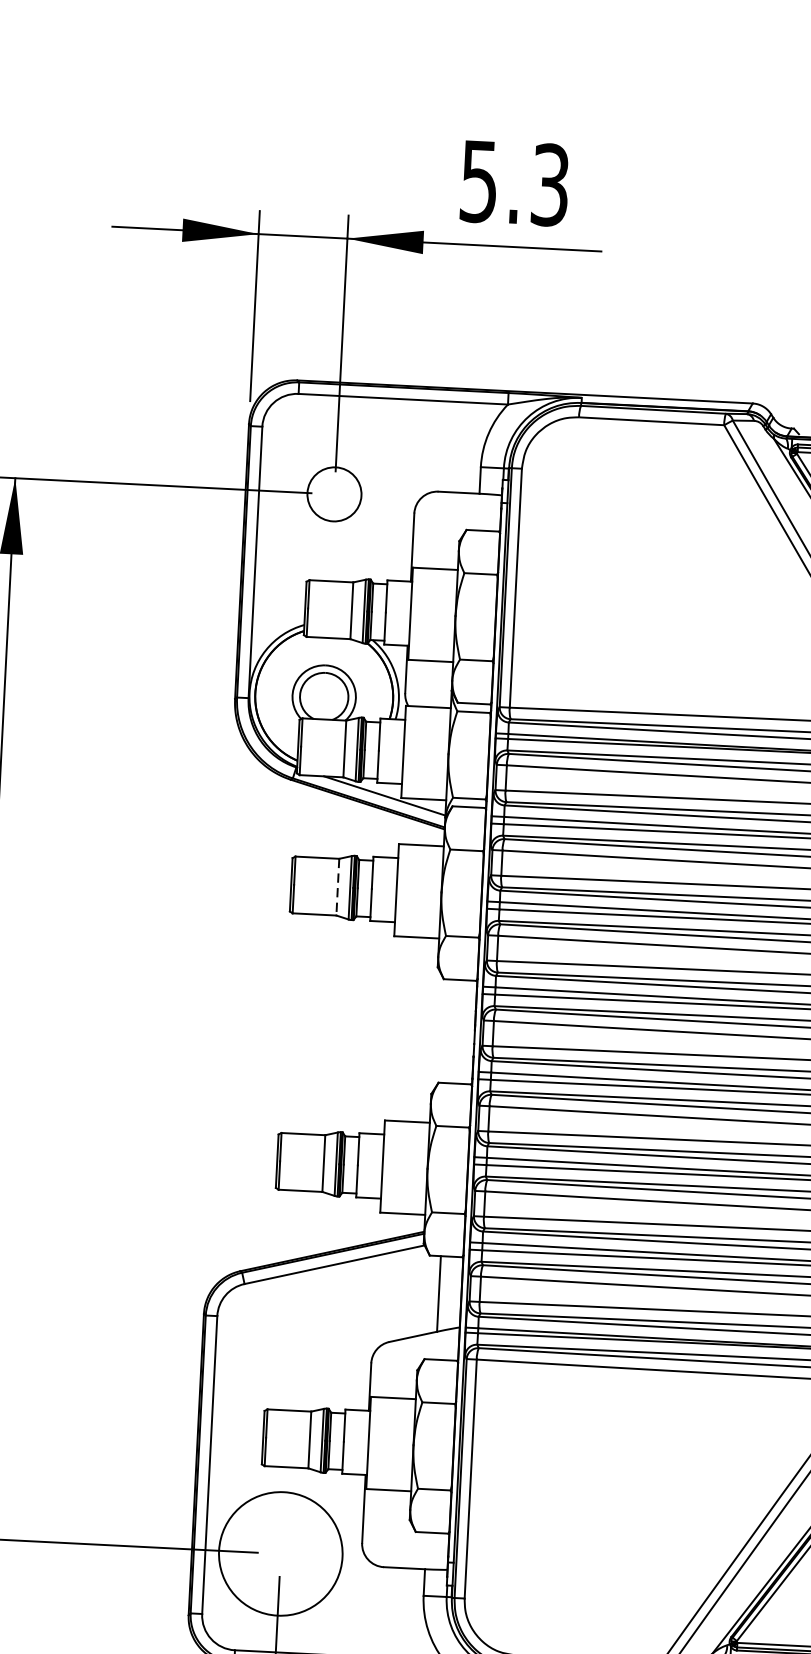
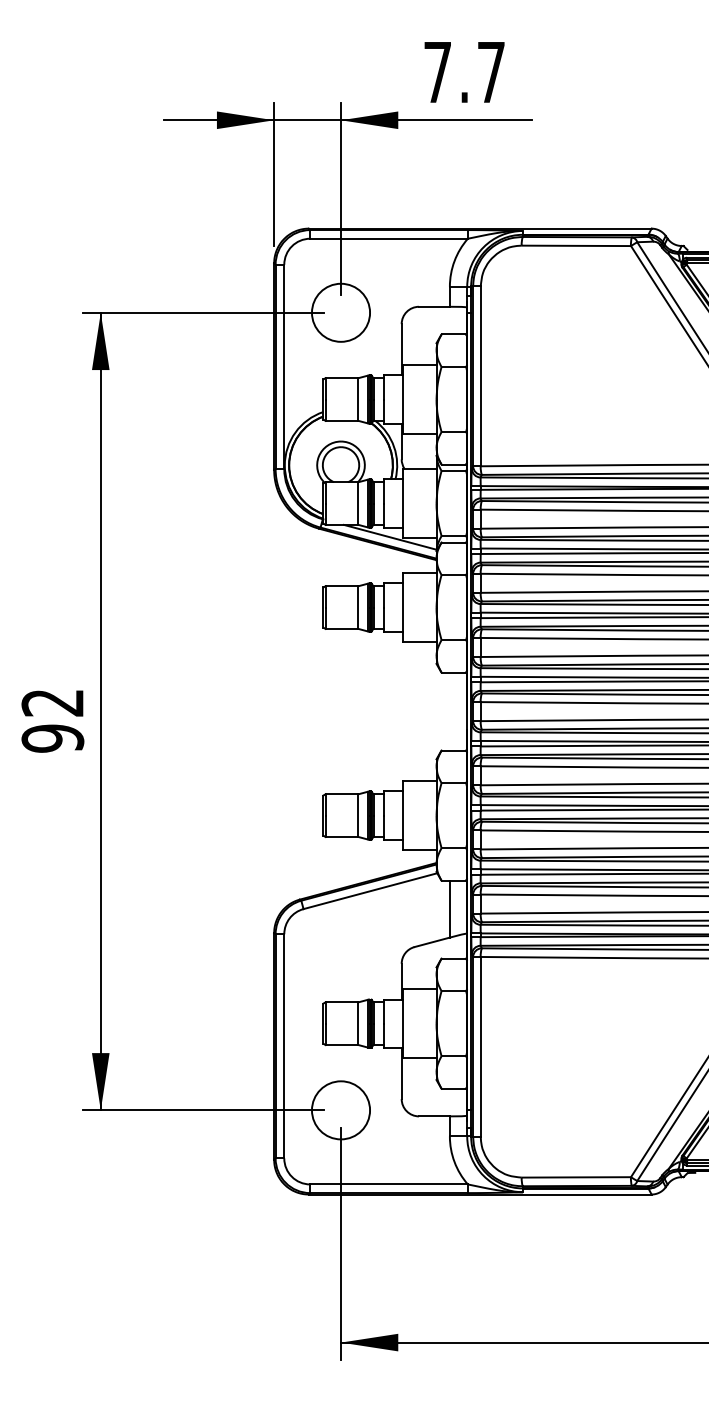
text: (514, 183) -> (464, 72), 5.3 -> 7.7
circle: (333, 493) -> (340, 312), size x1.43
line: (337, 888) -> (358, 608), dashed -> solid
circle: (280, 1554) -> (340, 1110), size x0.62

